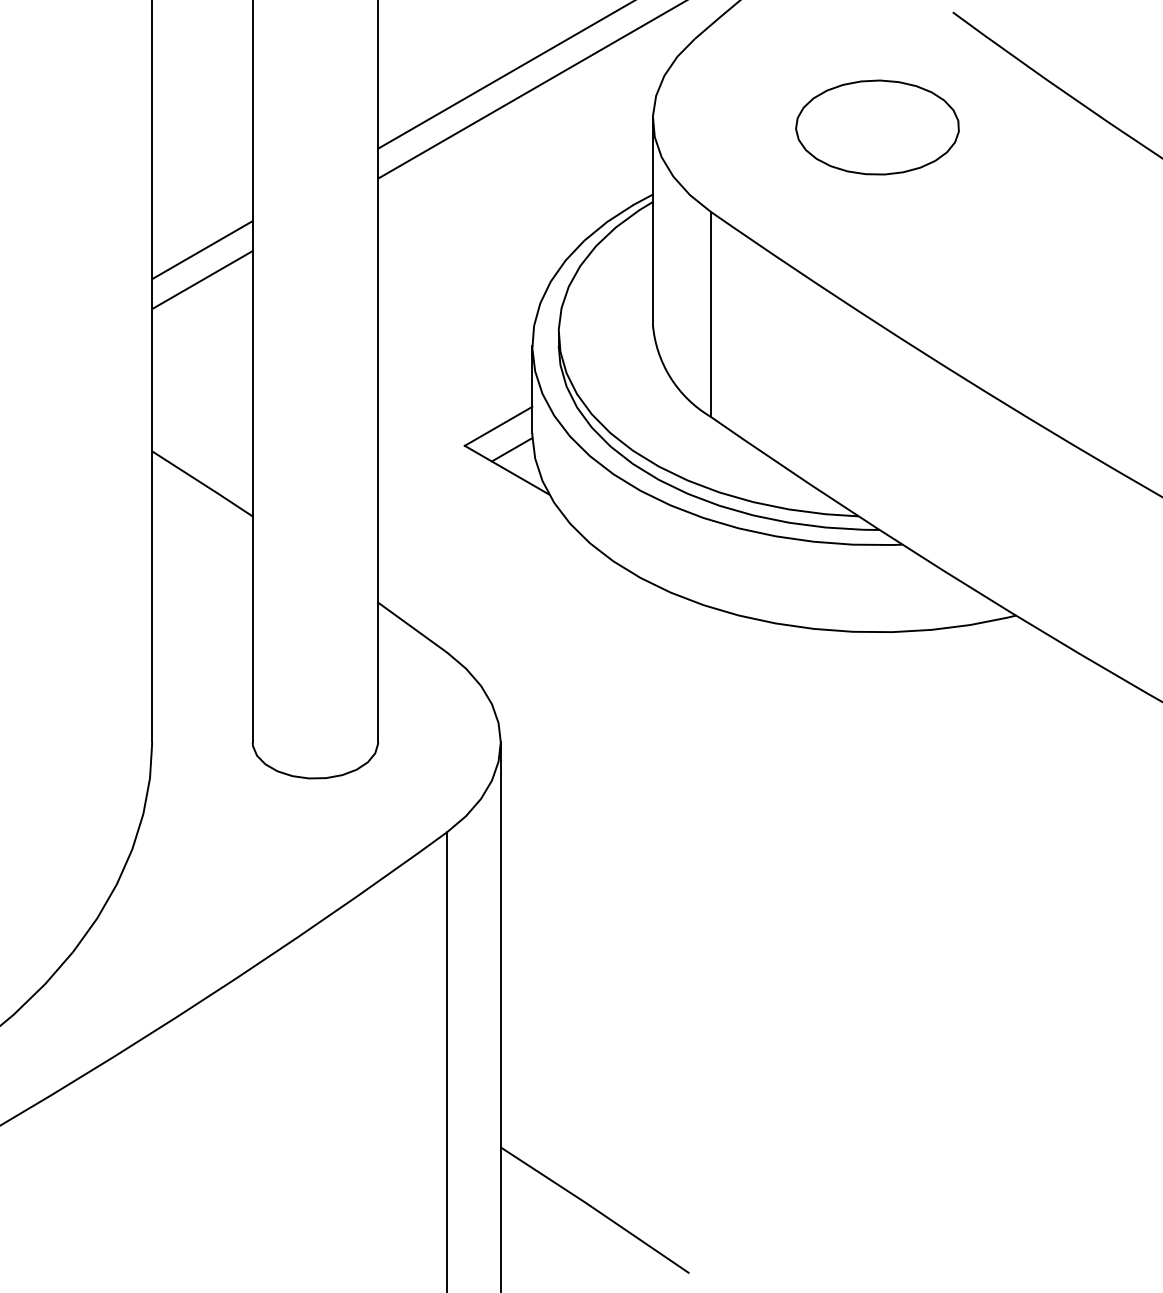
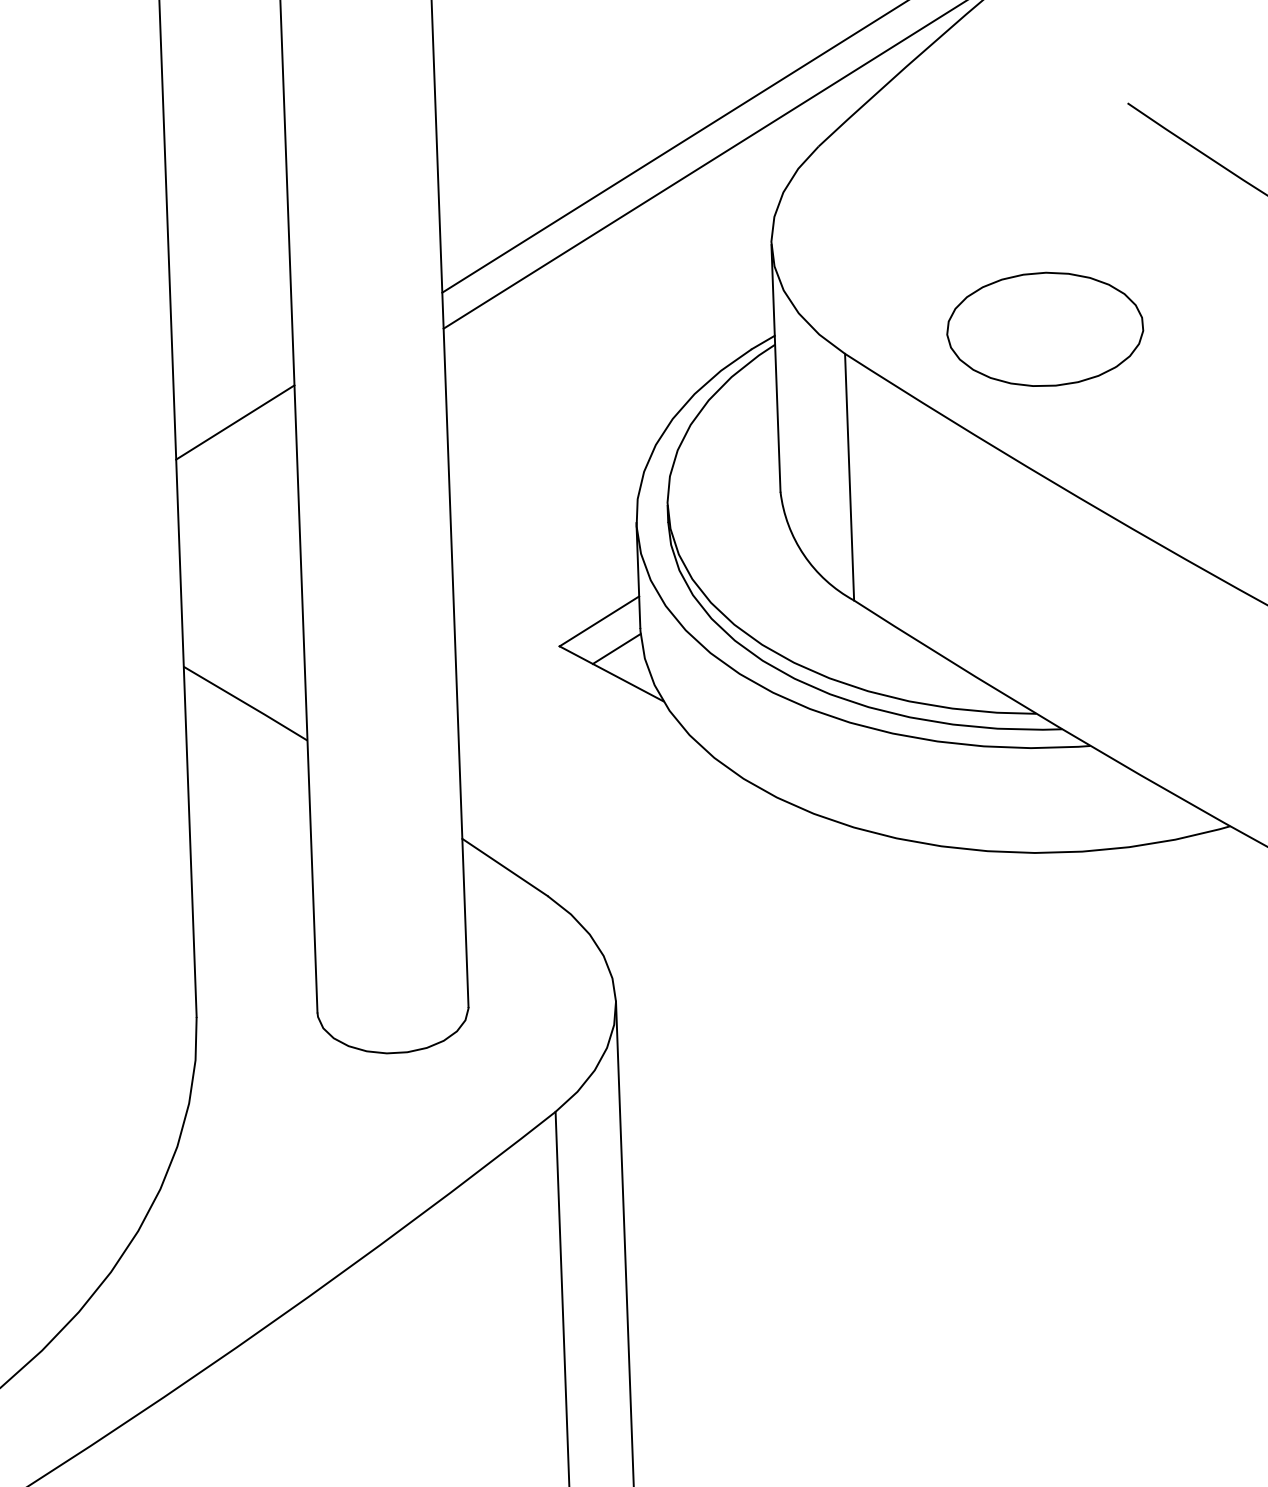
part: (877, 127) -> (1045, 329), moved
line: (202, 280) -> (236, 459), removed

